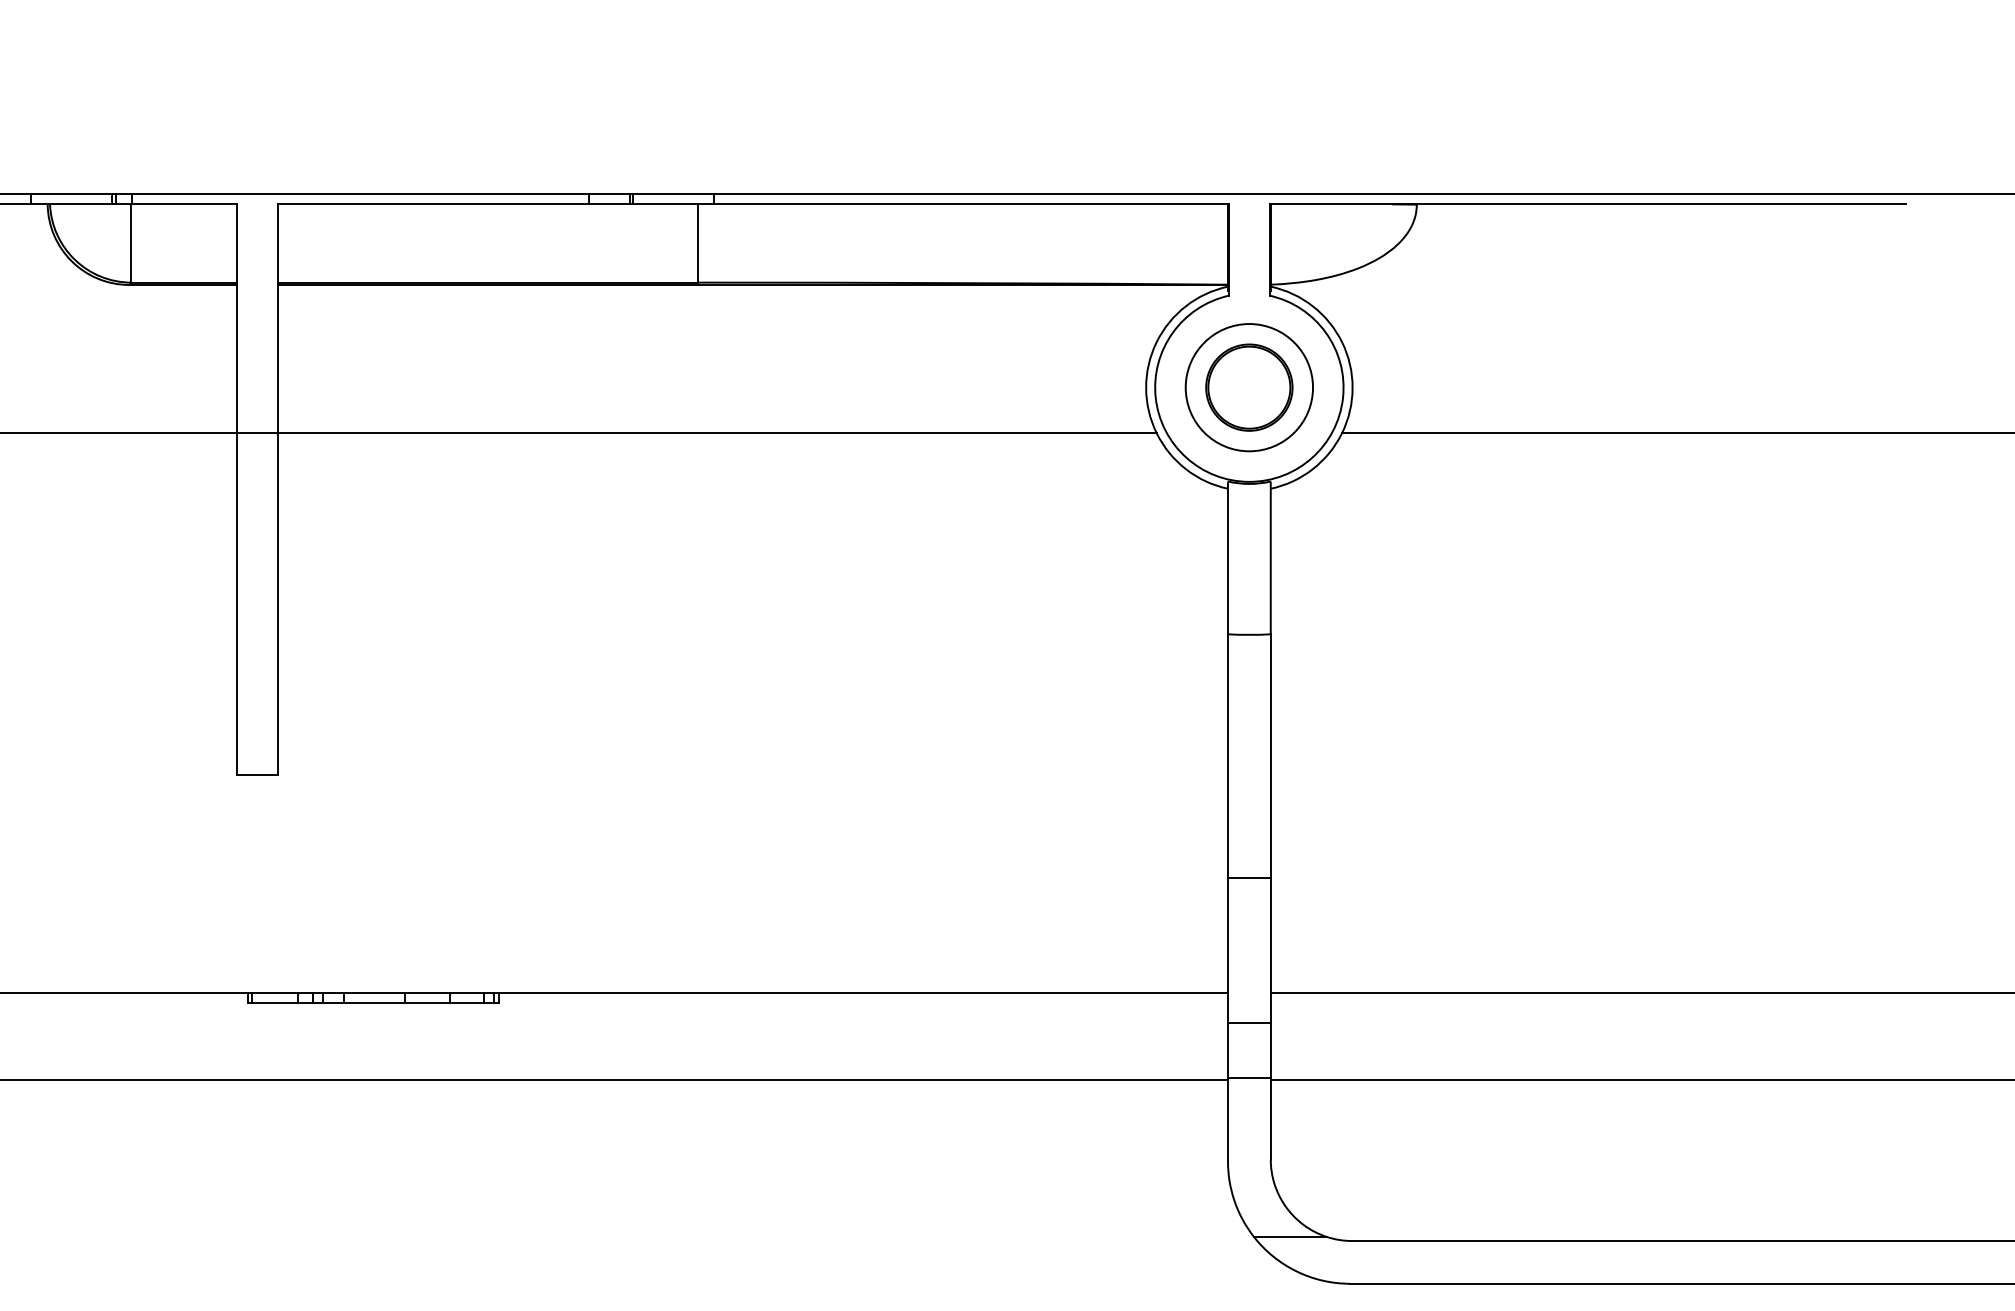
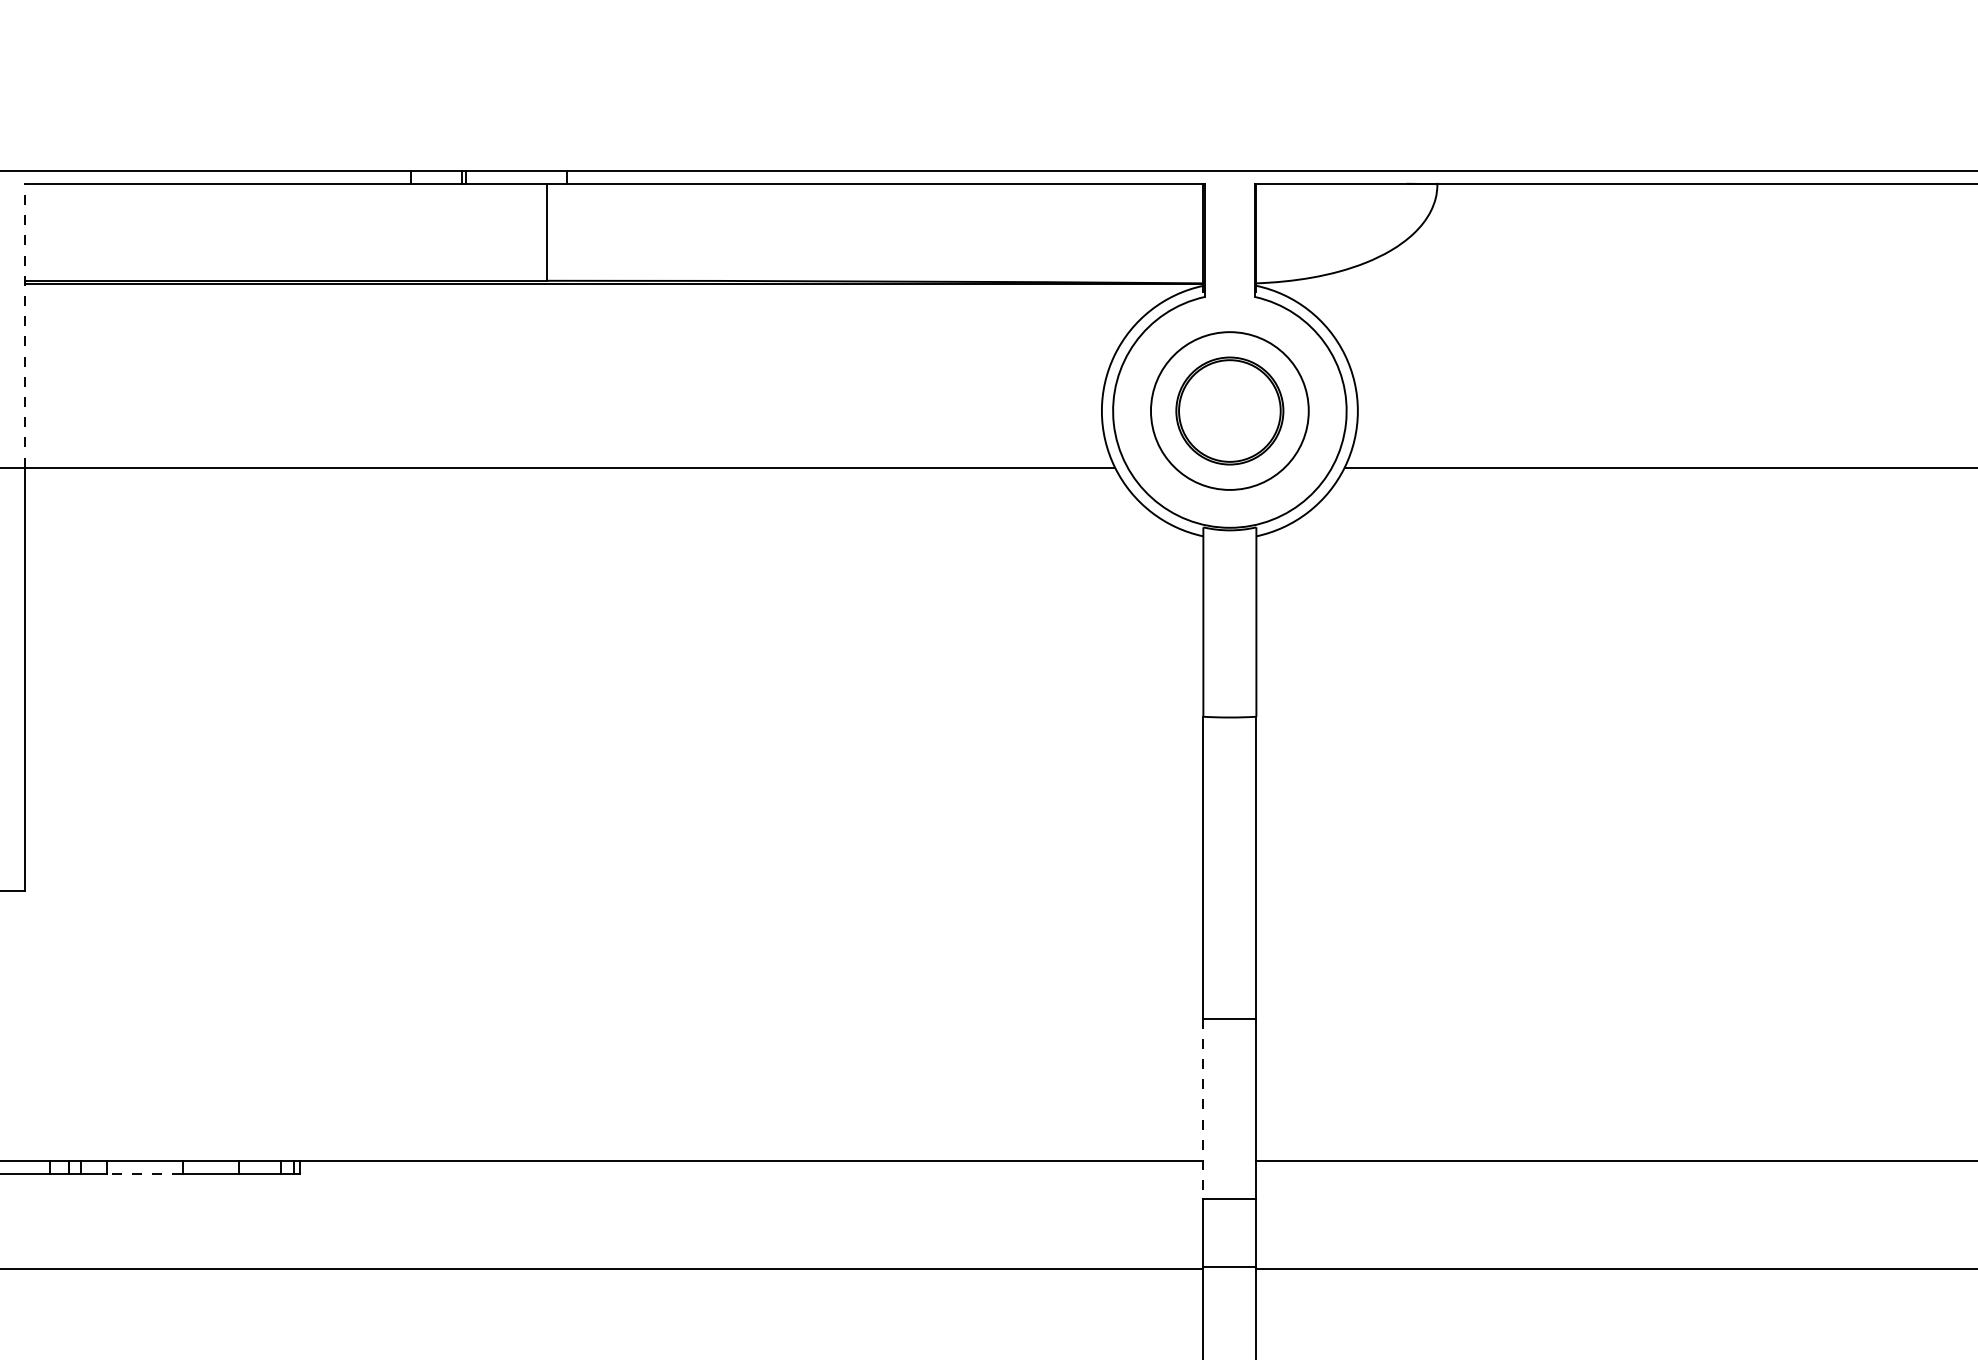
line: (277, 318) -> (25, 325), solid -> dashed
line: (1227, 950) -> (1202, 1108), solid -> dashed
line: (373, 1002) -> (144, 1173), solid -> dashed

